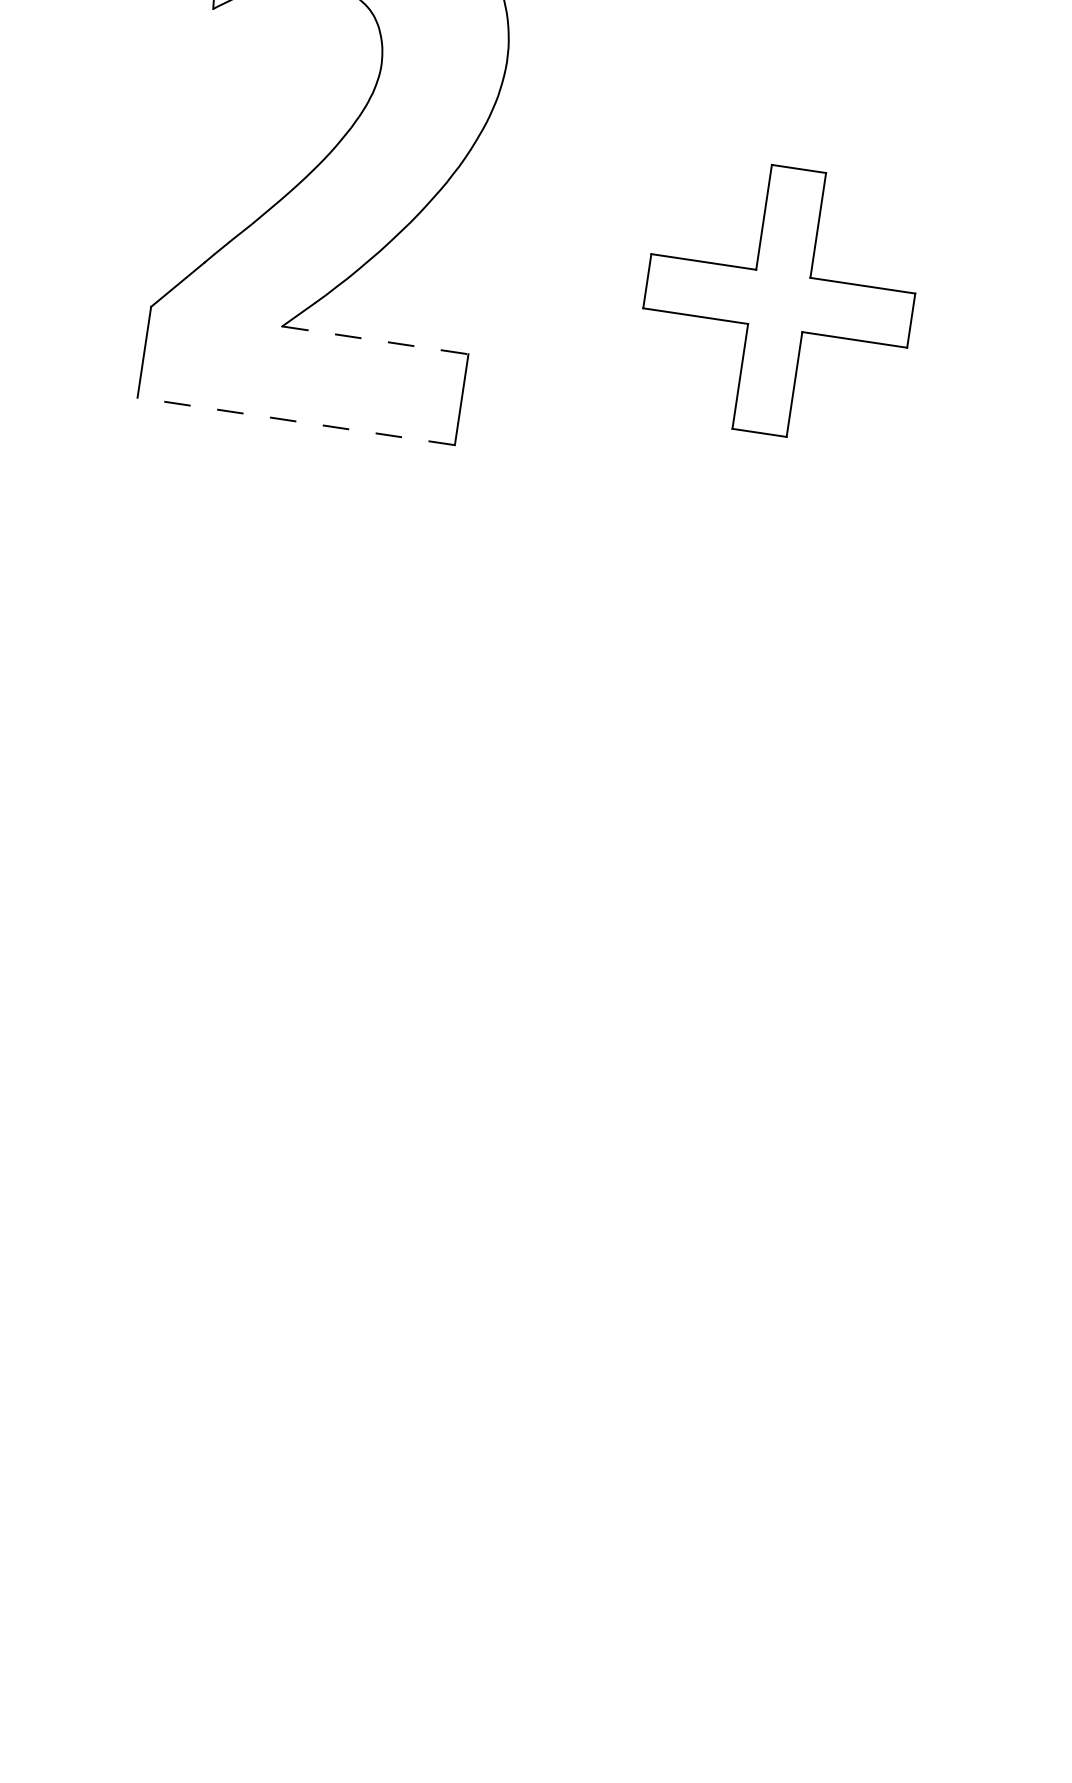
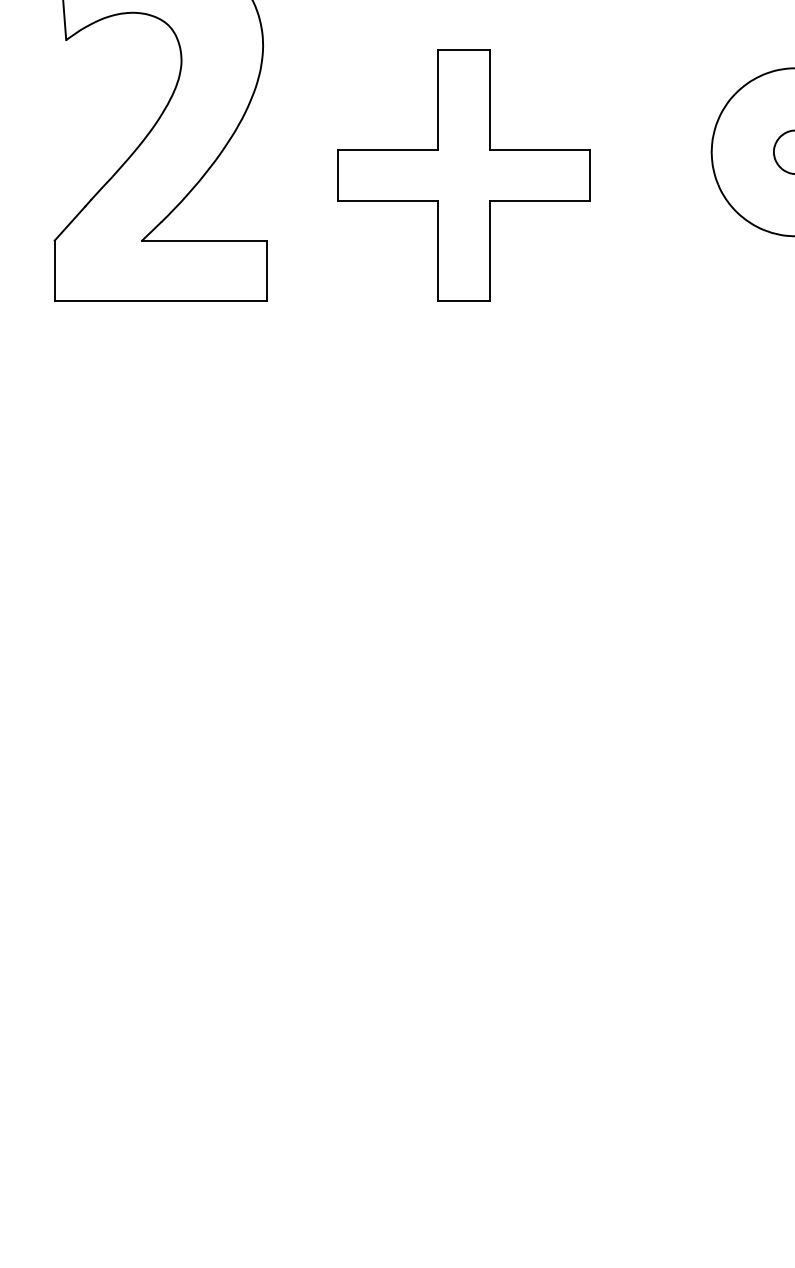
part: (778, 300) -> (463, 175), size x1.43
line: (375, 340) -> (204, 240), dashed -> solid
line: (295, 421) -> (160, 301), dashed -> solid

